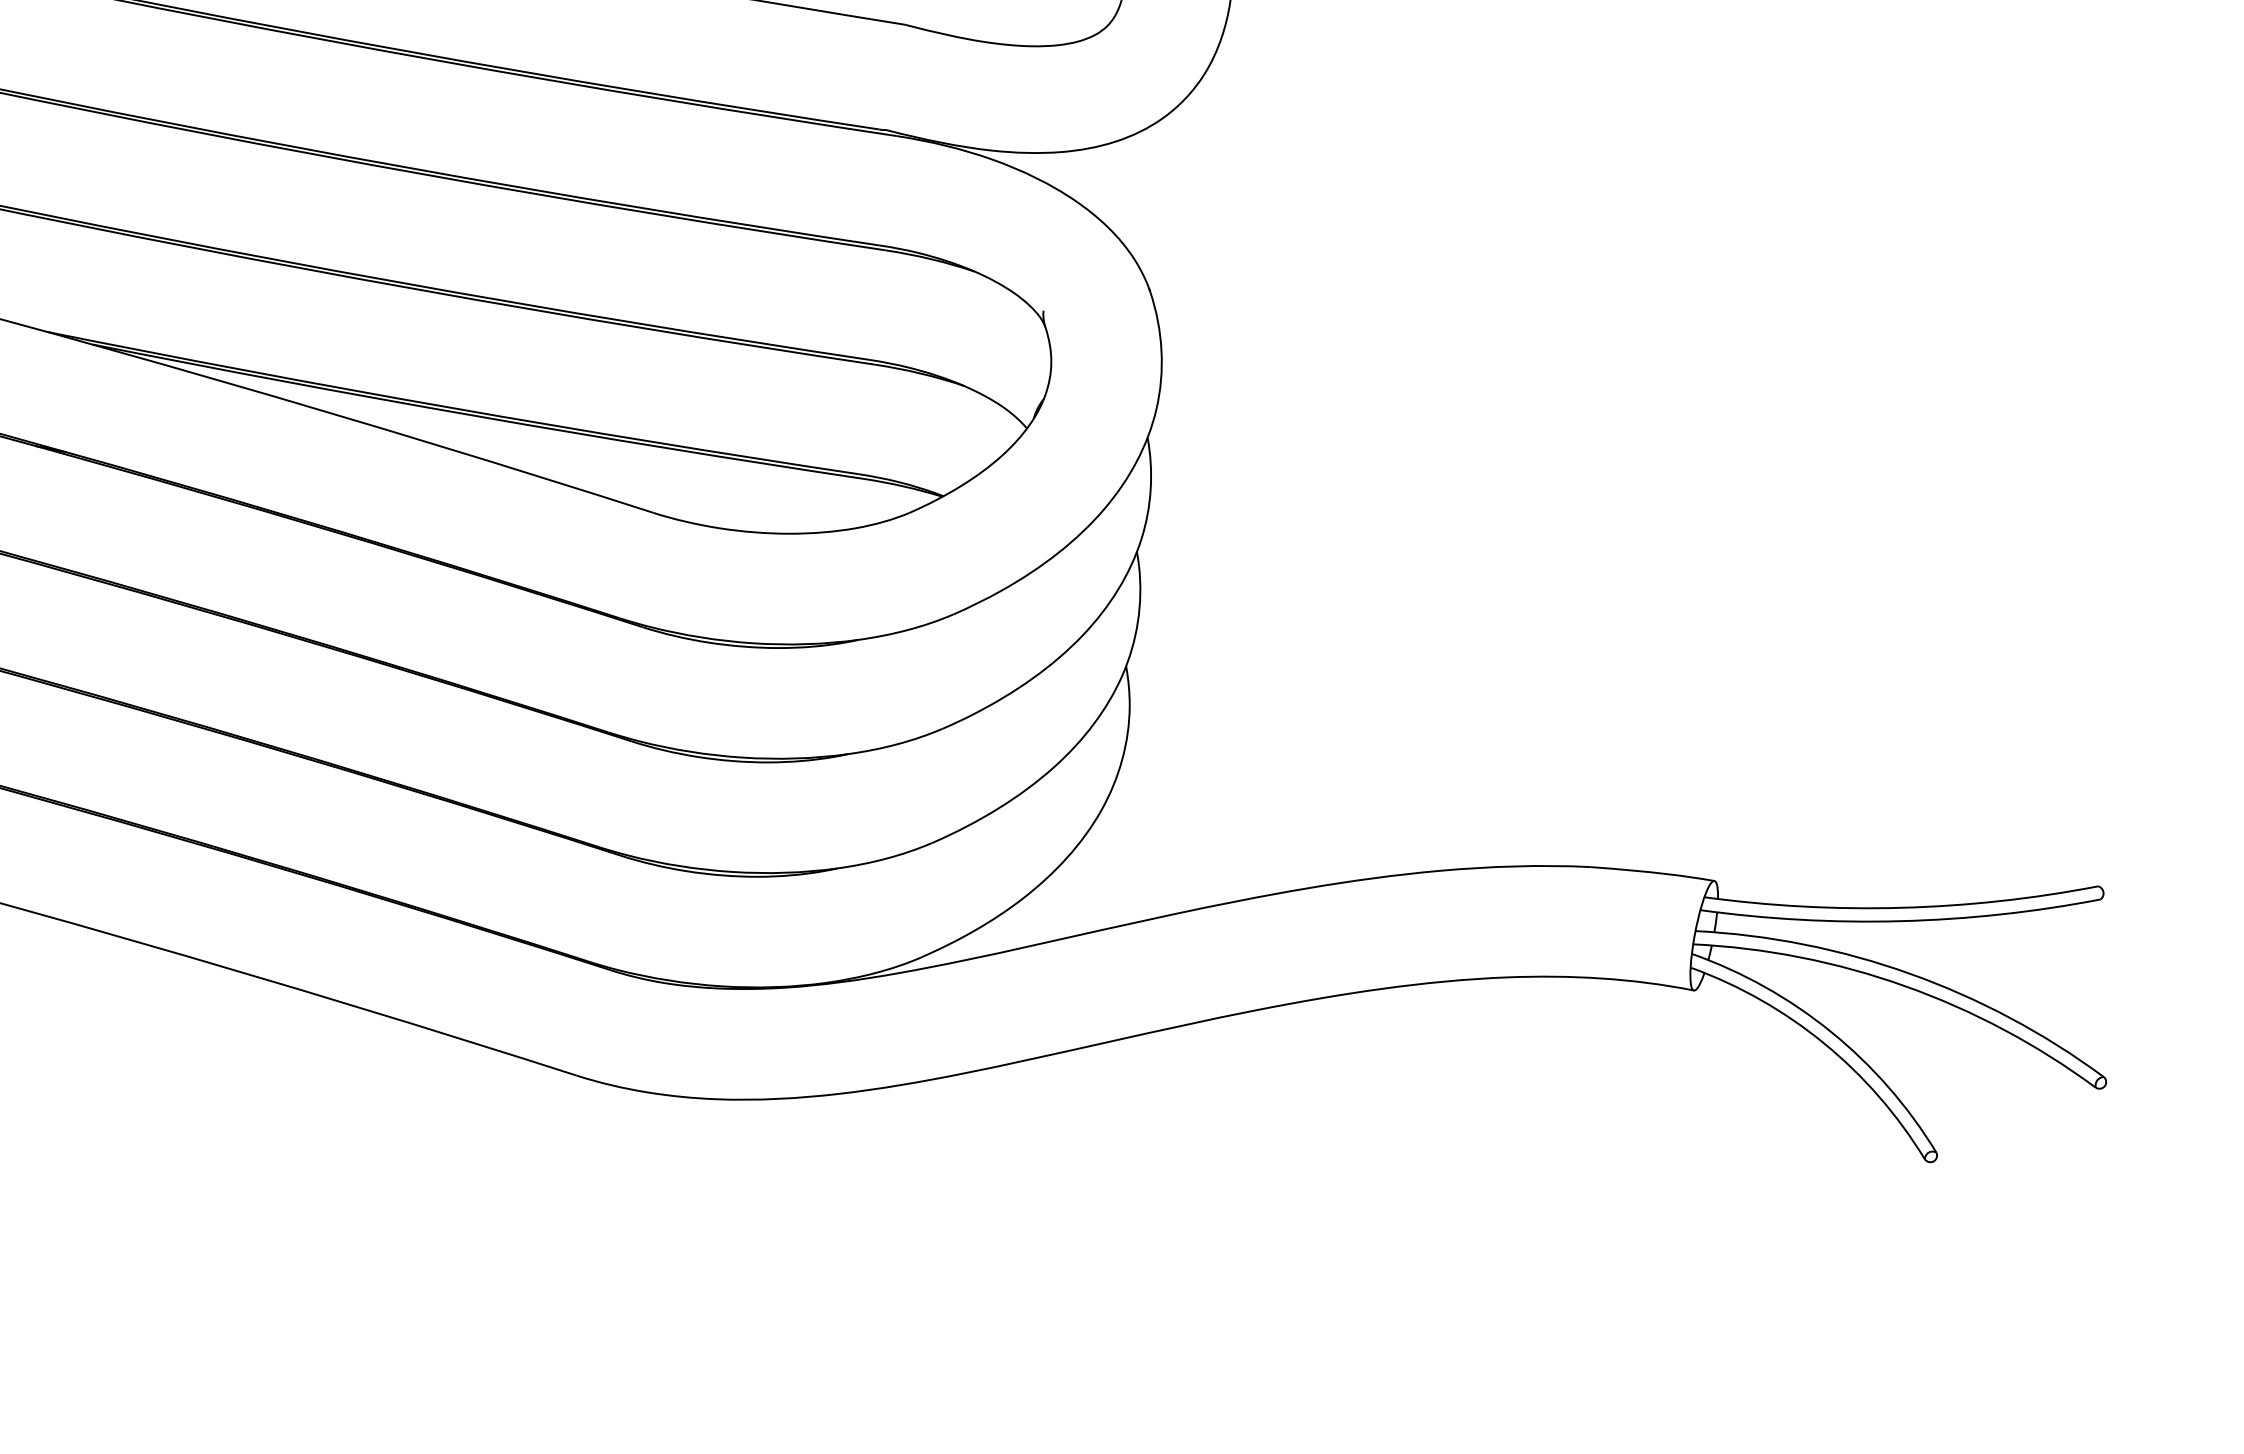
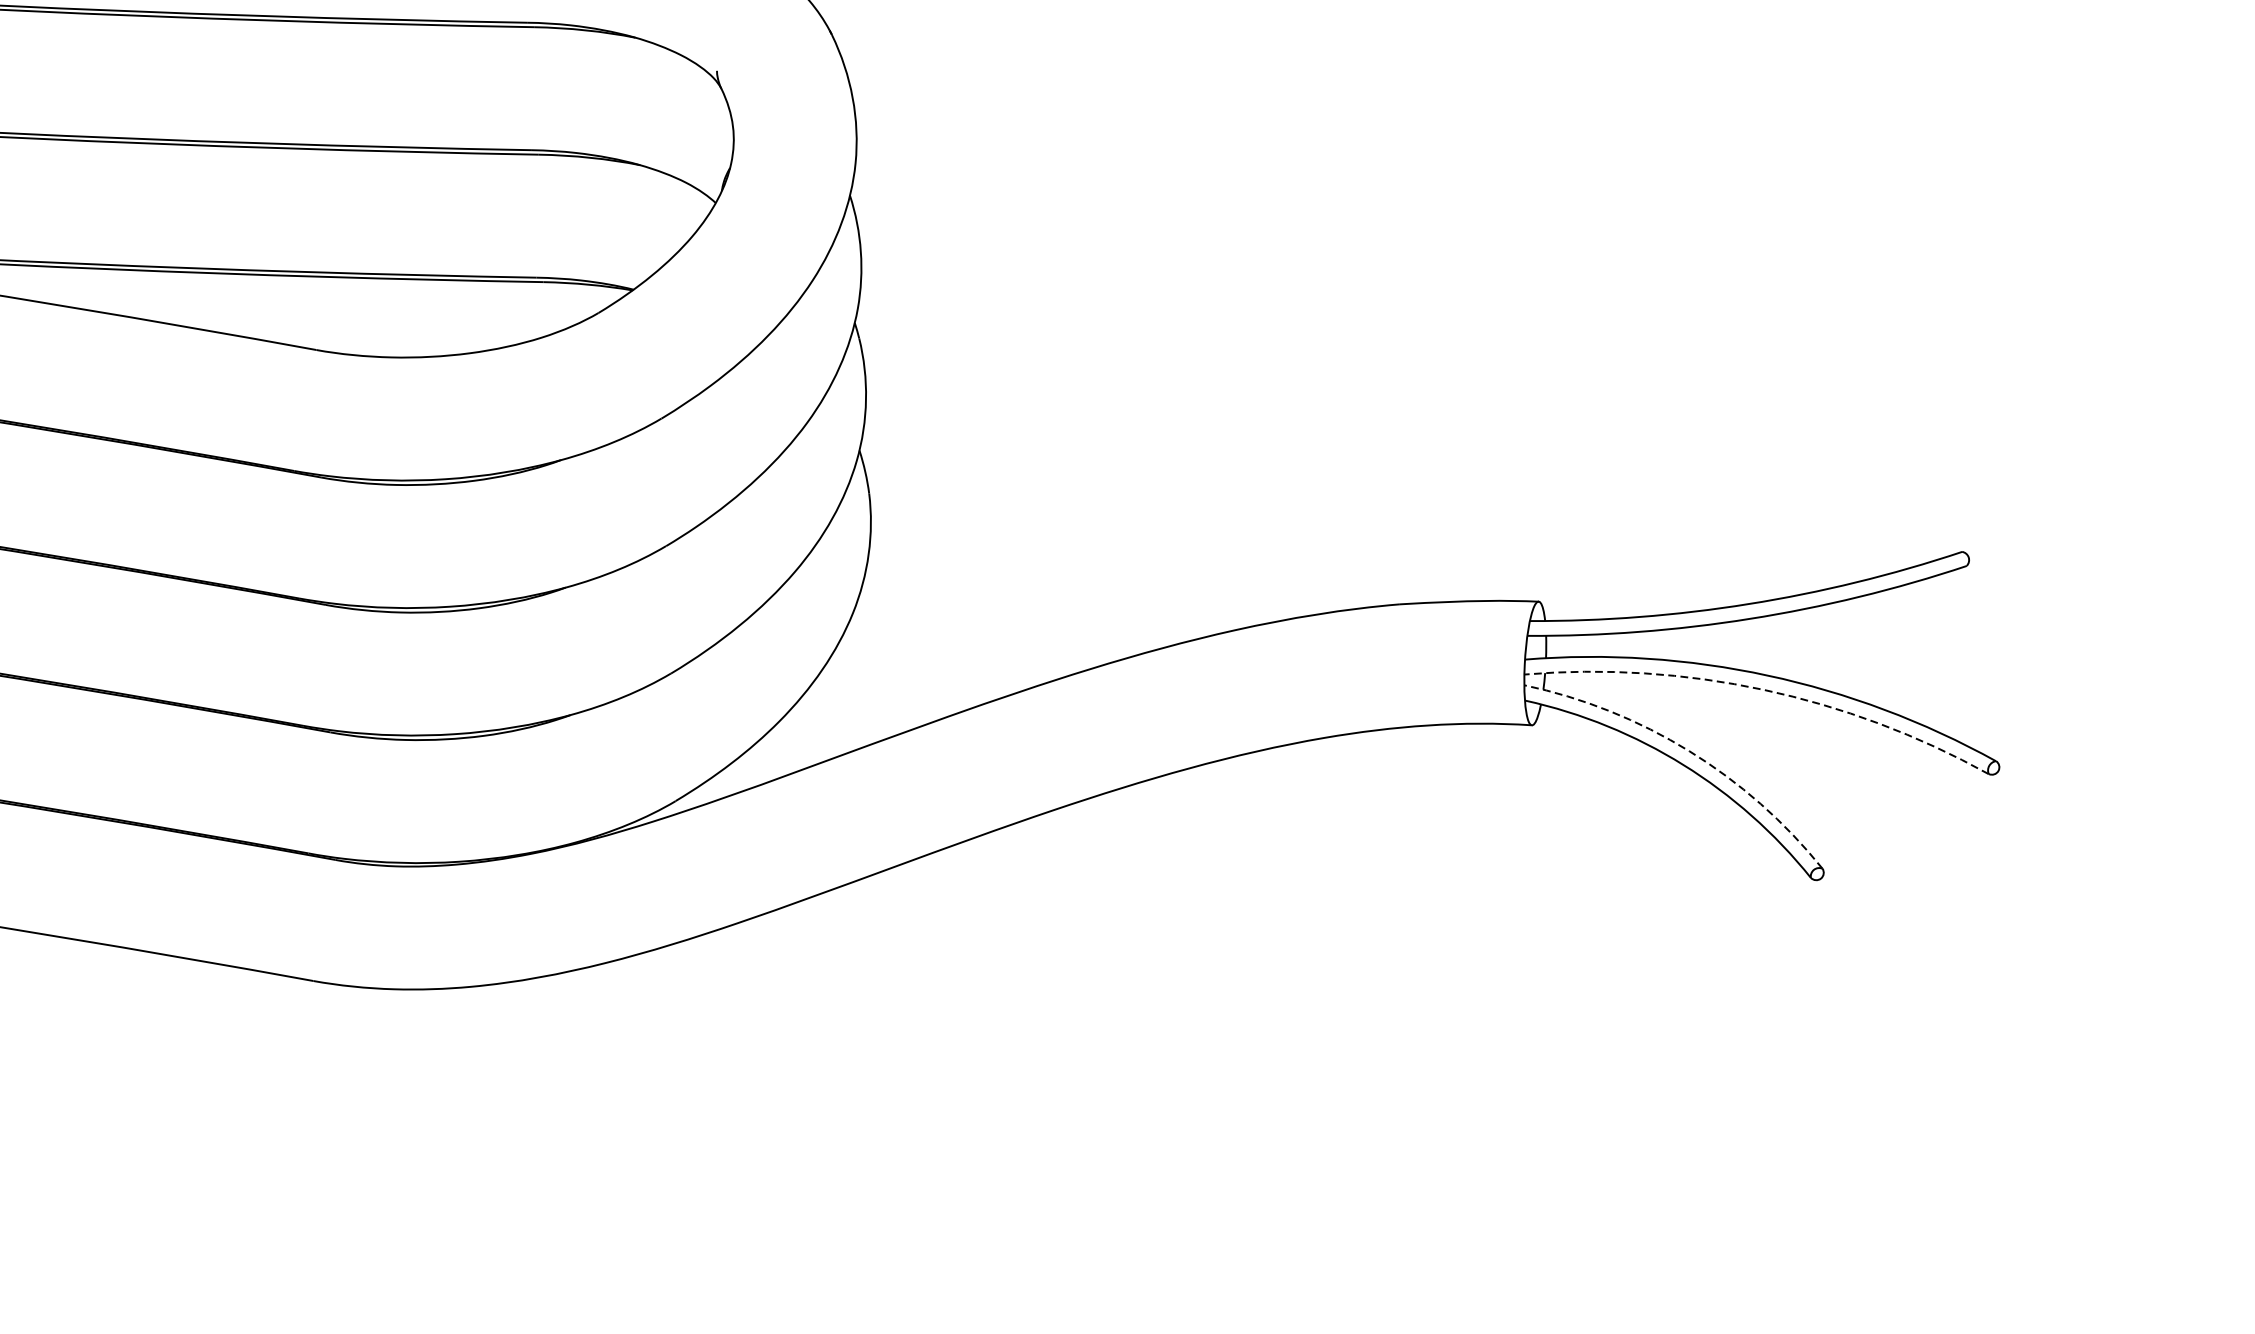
arc: (1904, 986) -> (1763, 690), solid -> dashed
arc: (1831, 1032) -> (1689, 751), solid -> dashed

